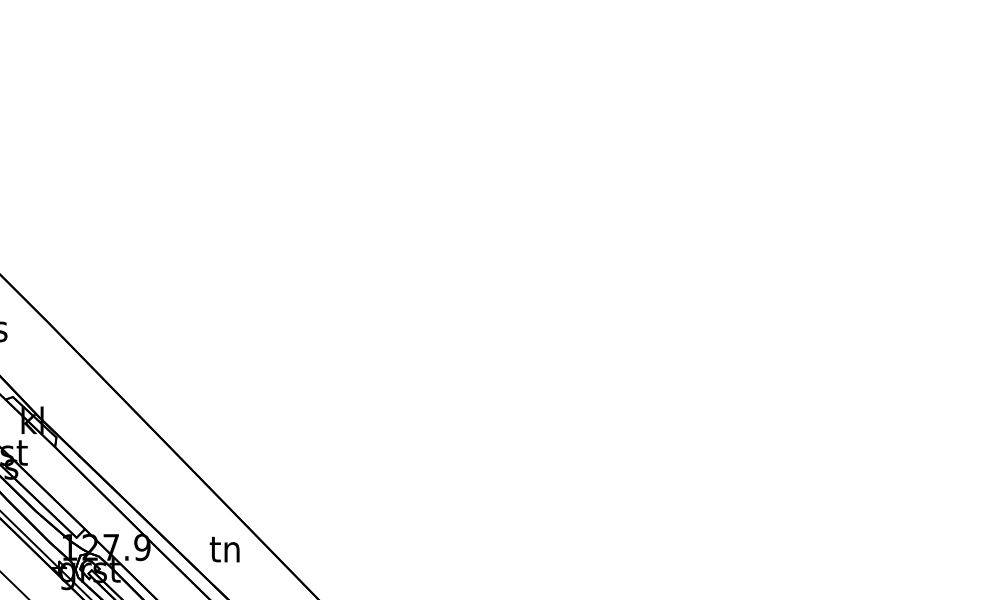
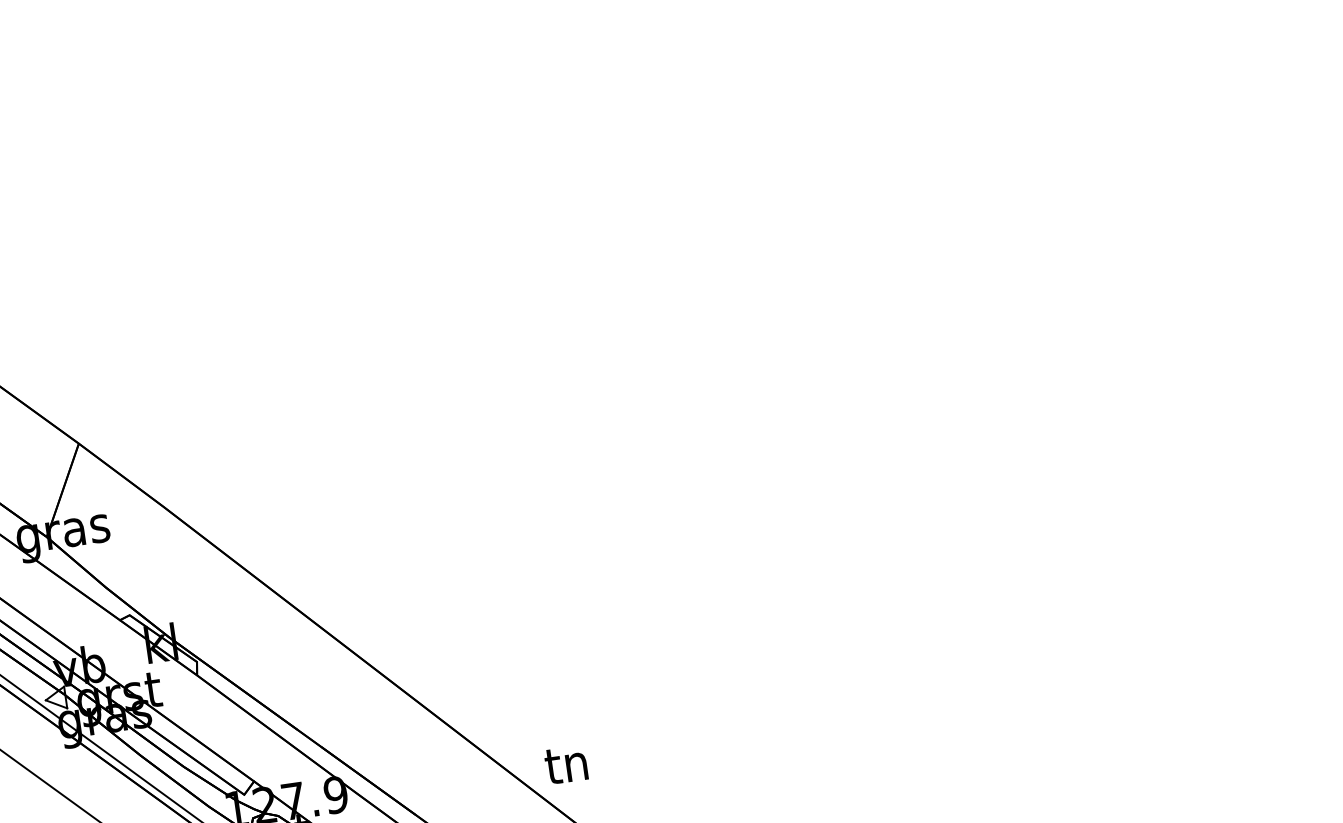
text: (224, 549) -> (565, 764), moved

